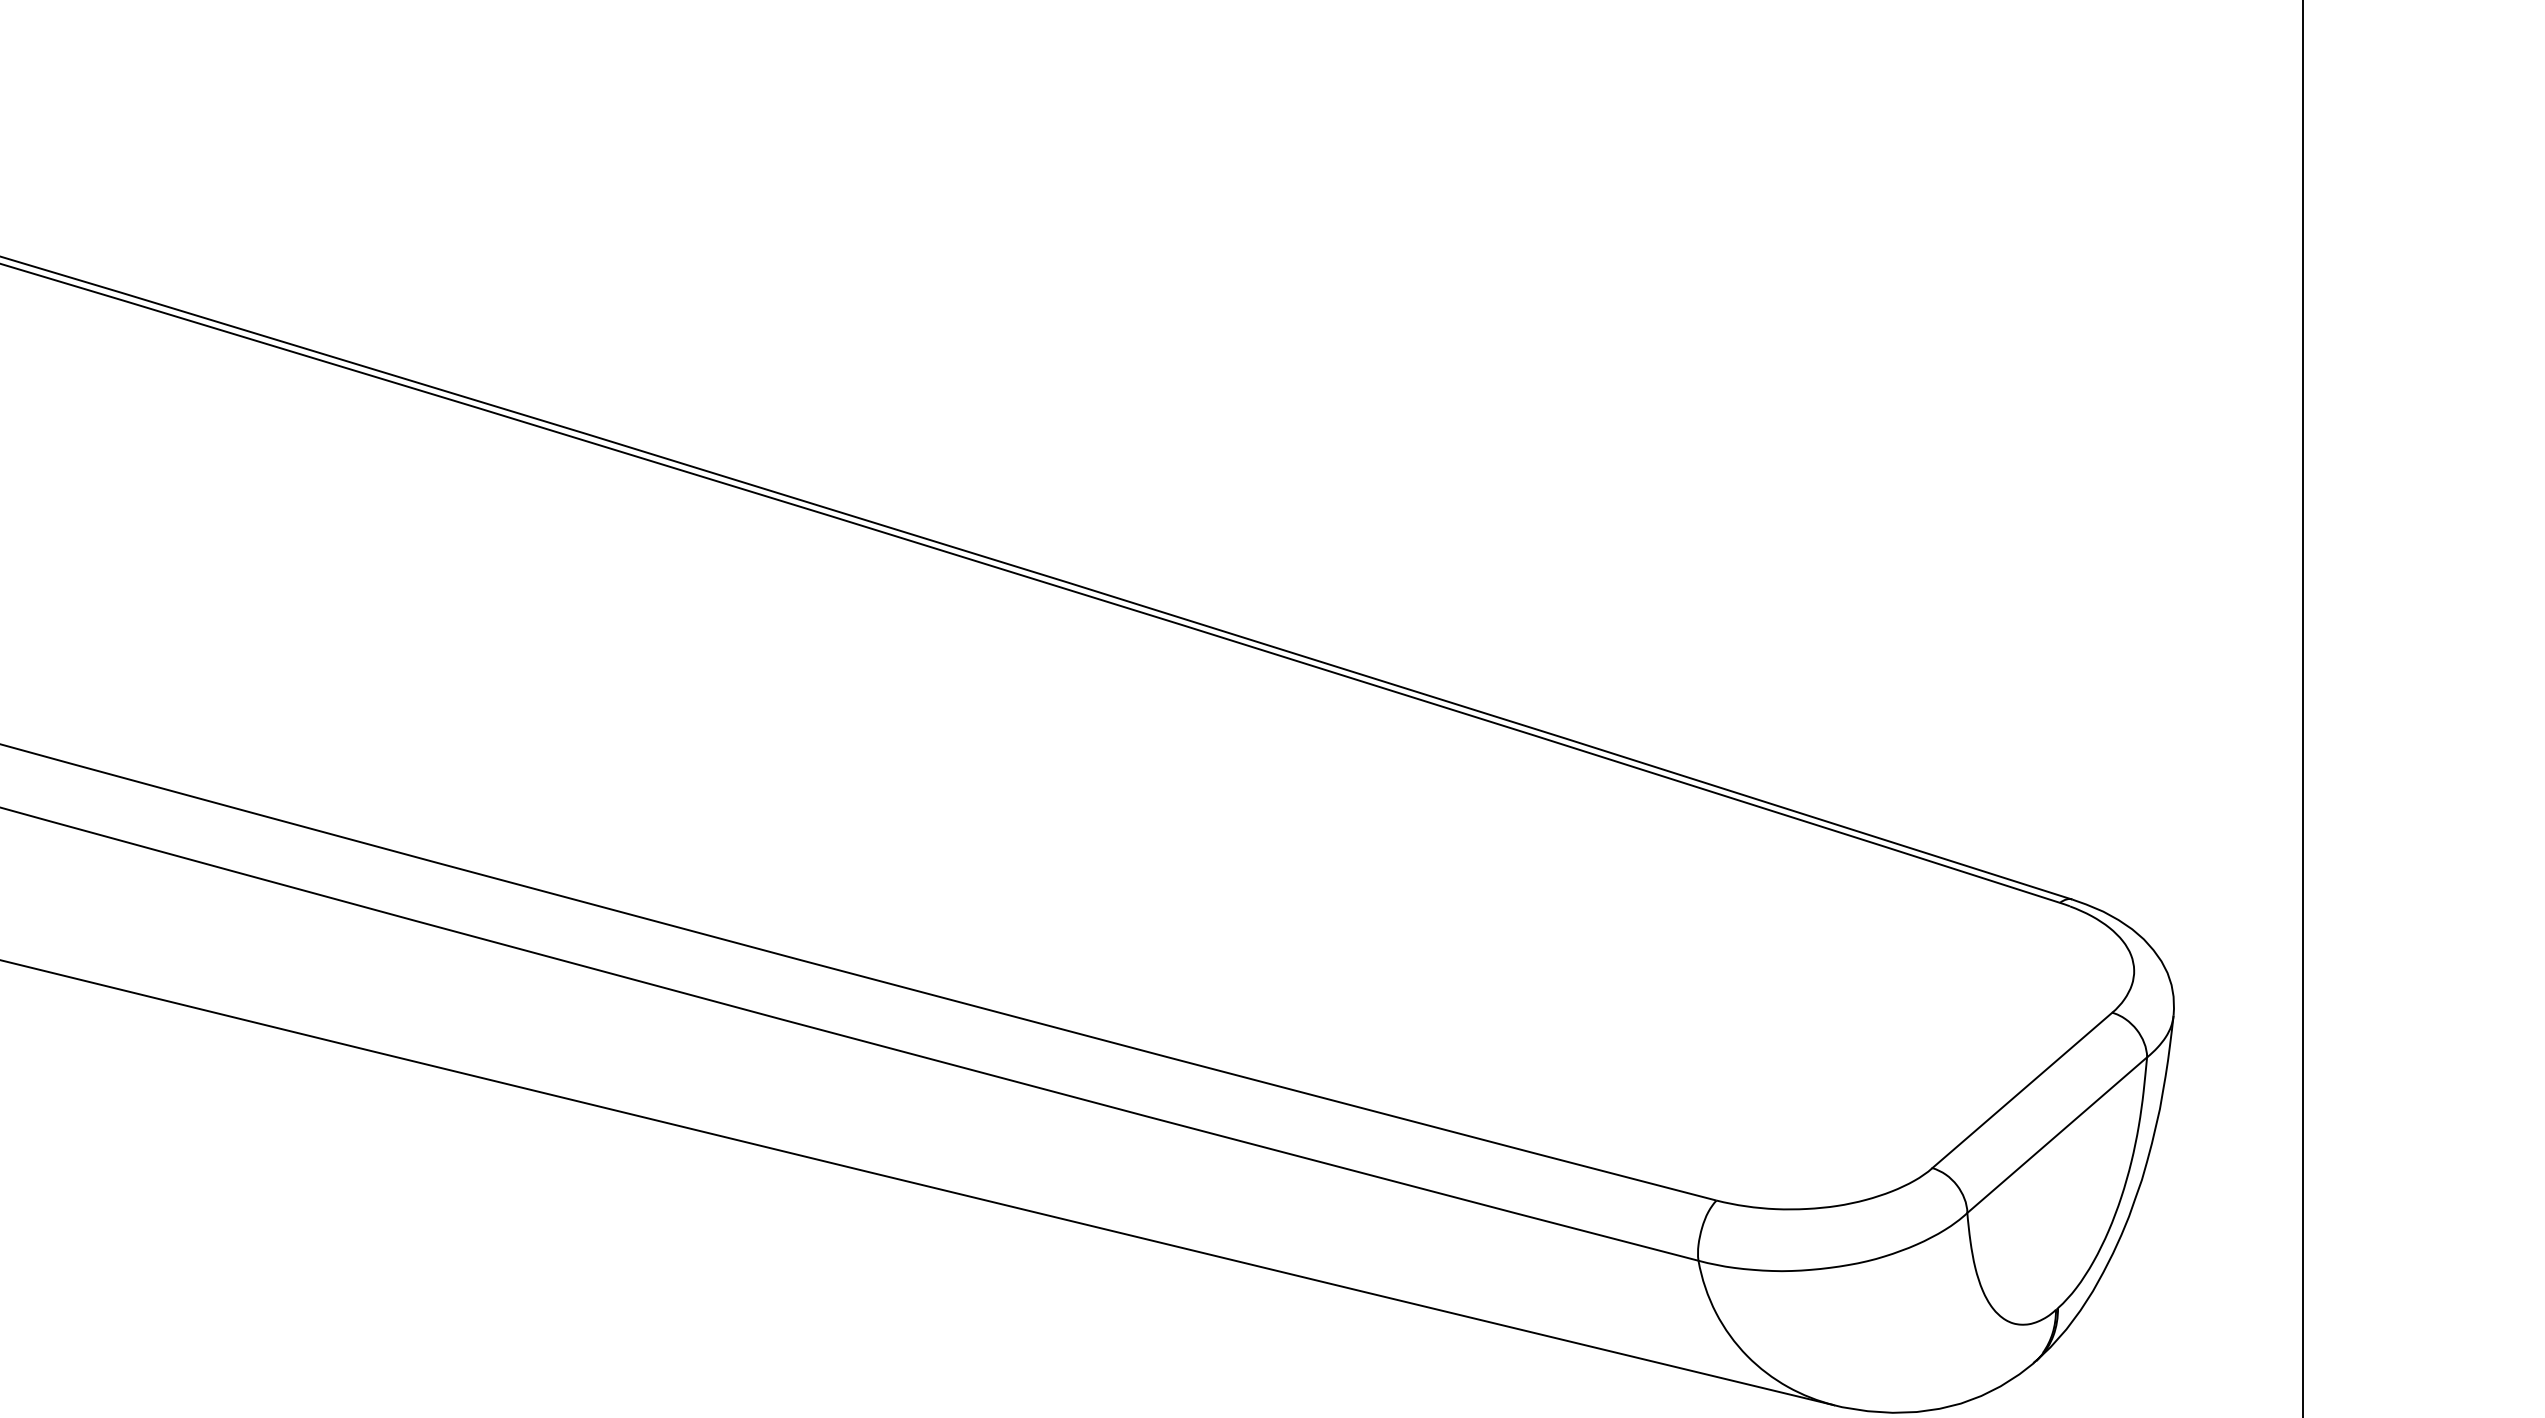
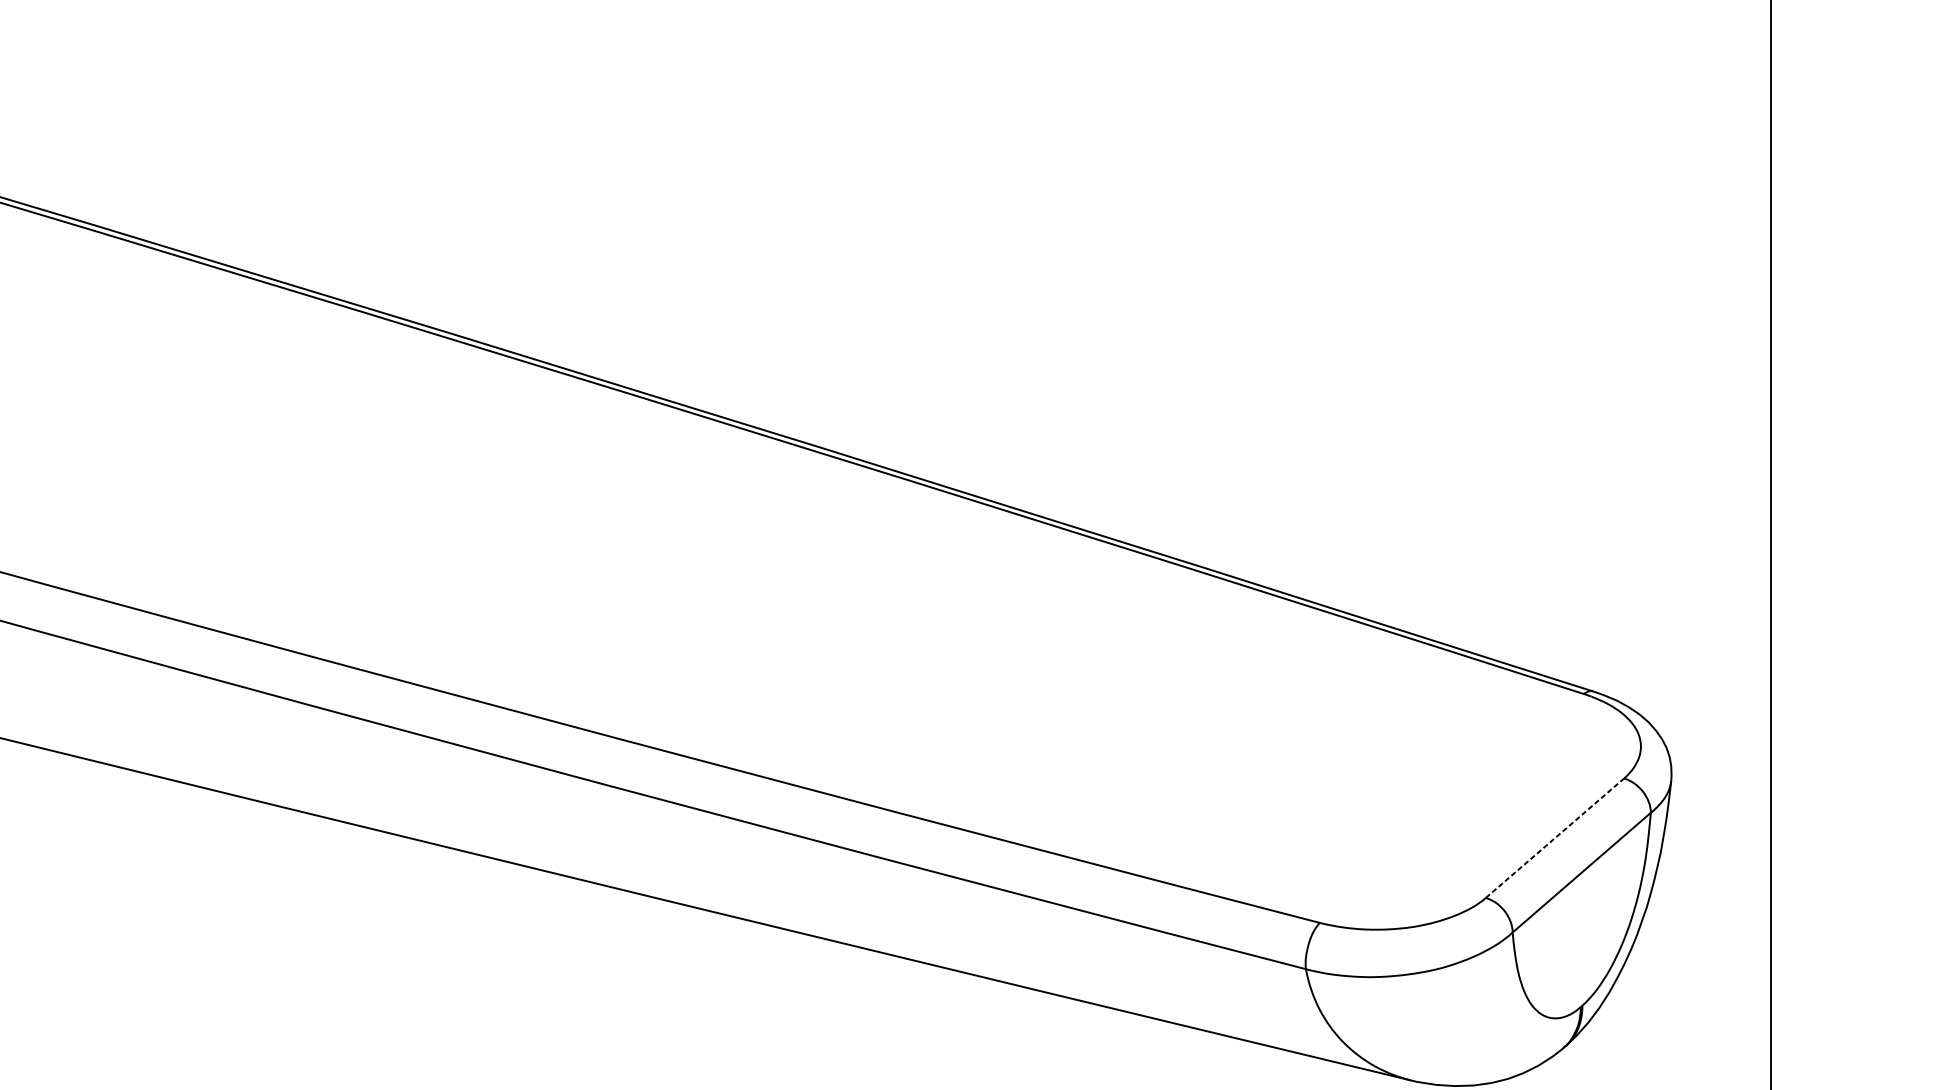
line: (2022, 1090) -> (1555, 838), solid -> dashed

